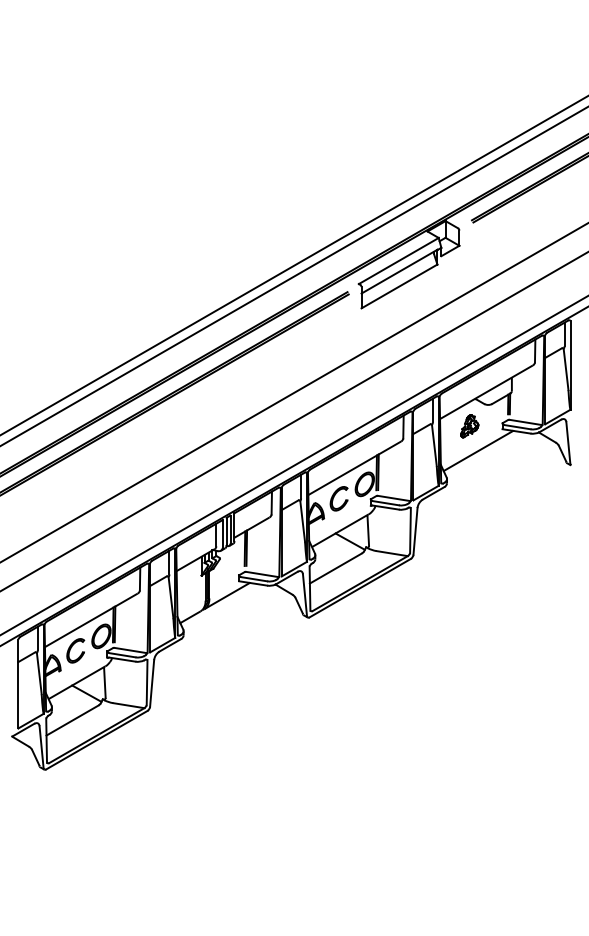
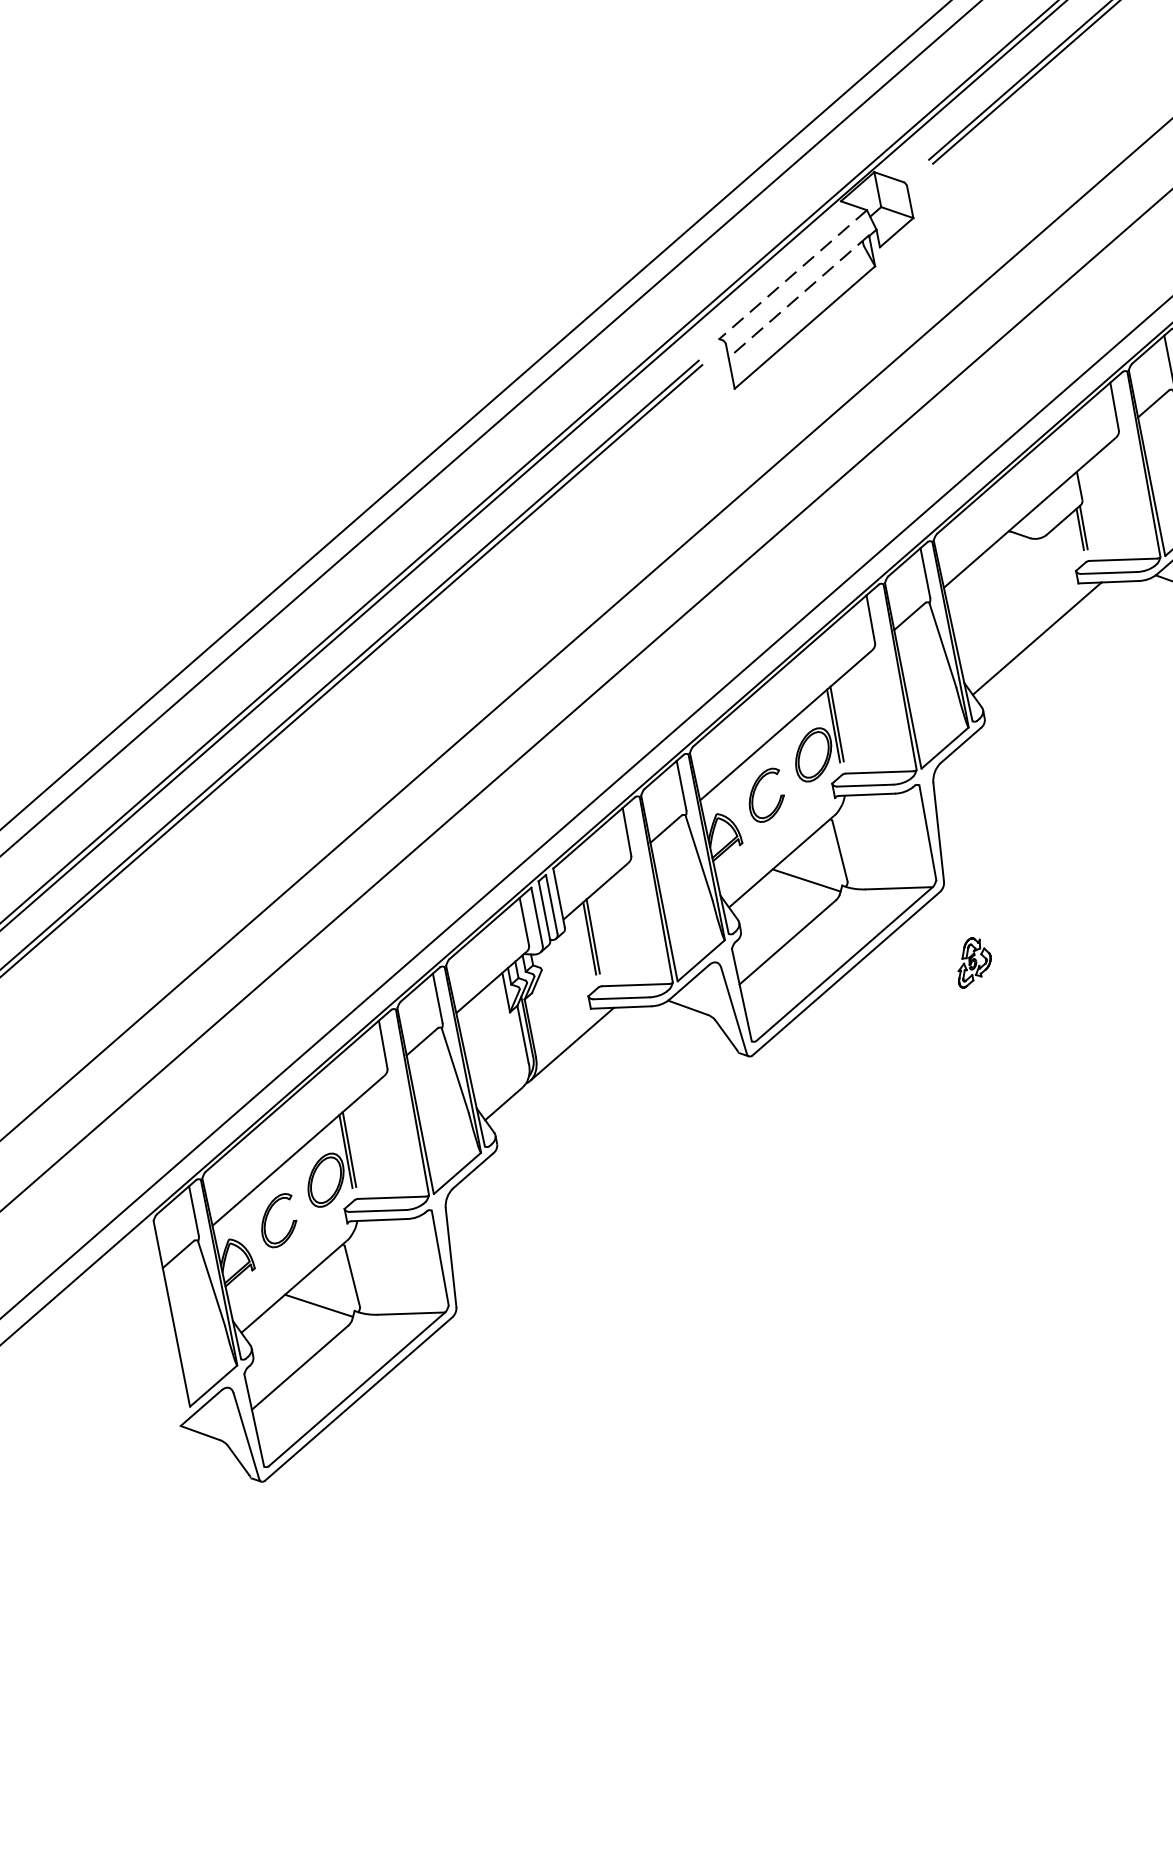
line: (398, 261) -> (792, 275), solid -> dashed
line: (399, 271) -> (798, 296), solid -> dashed
part: (469, 426) -> (972, 962), moved

